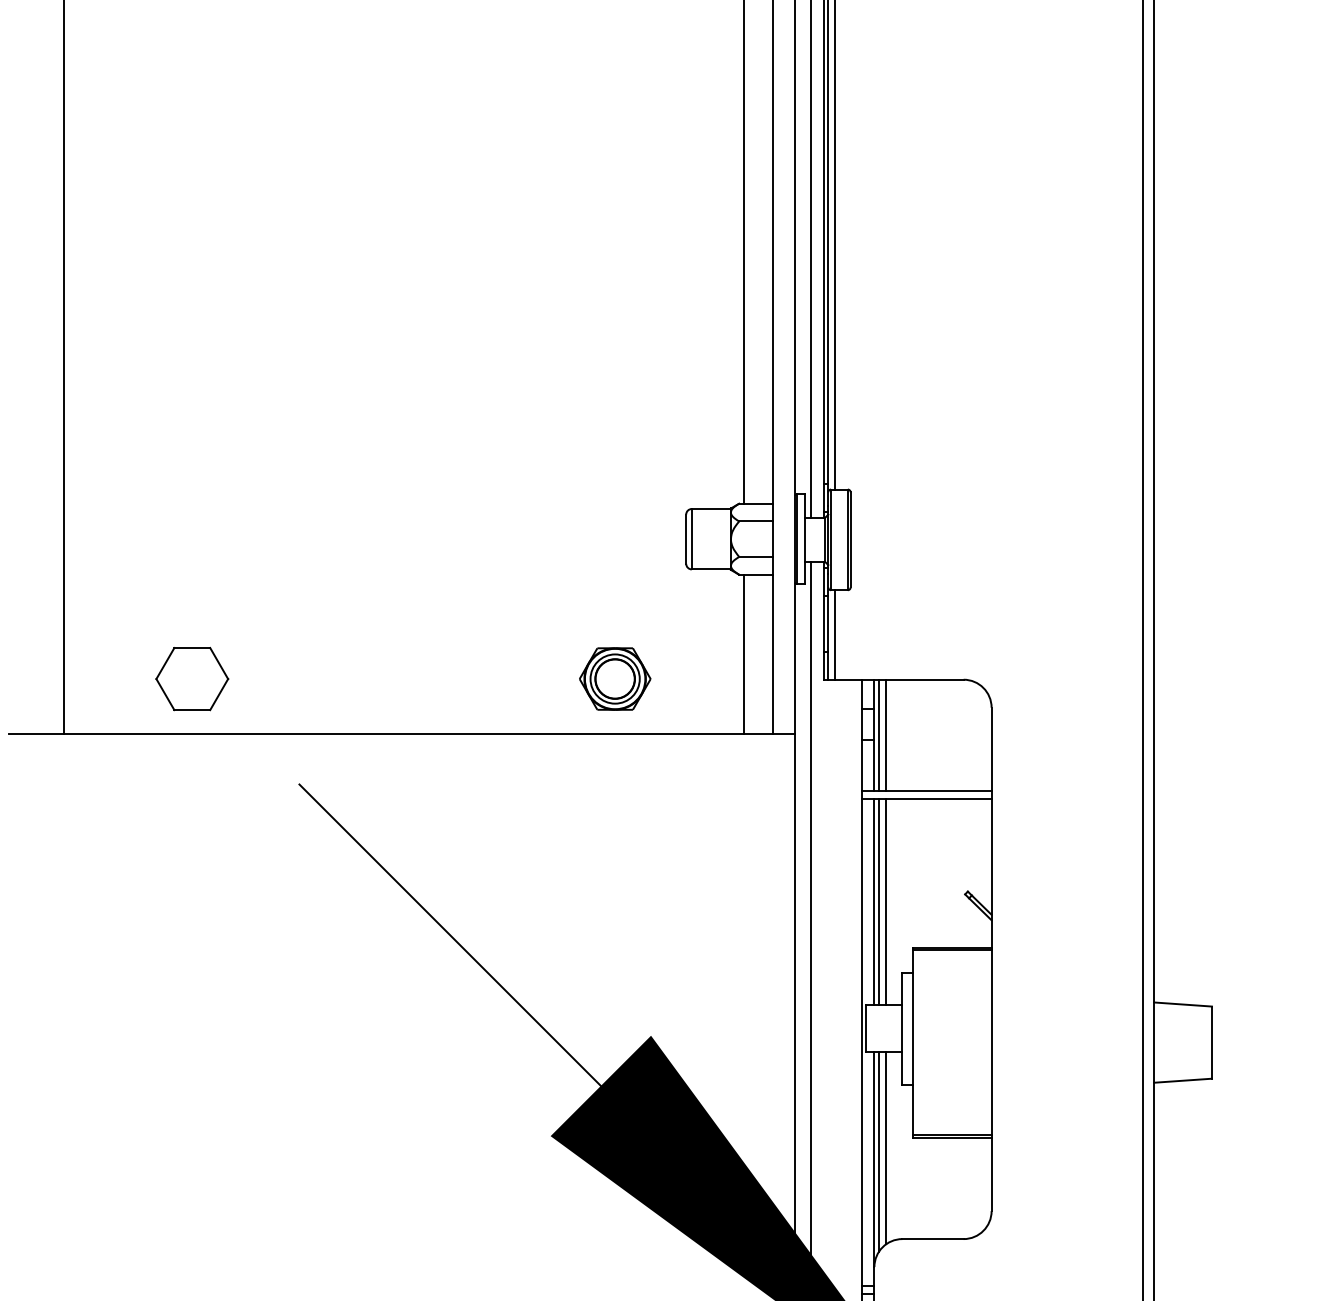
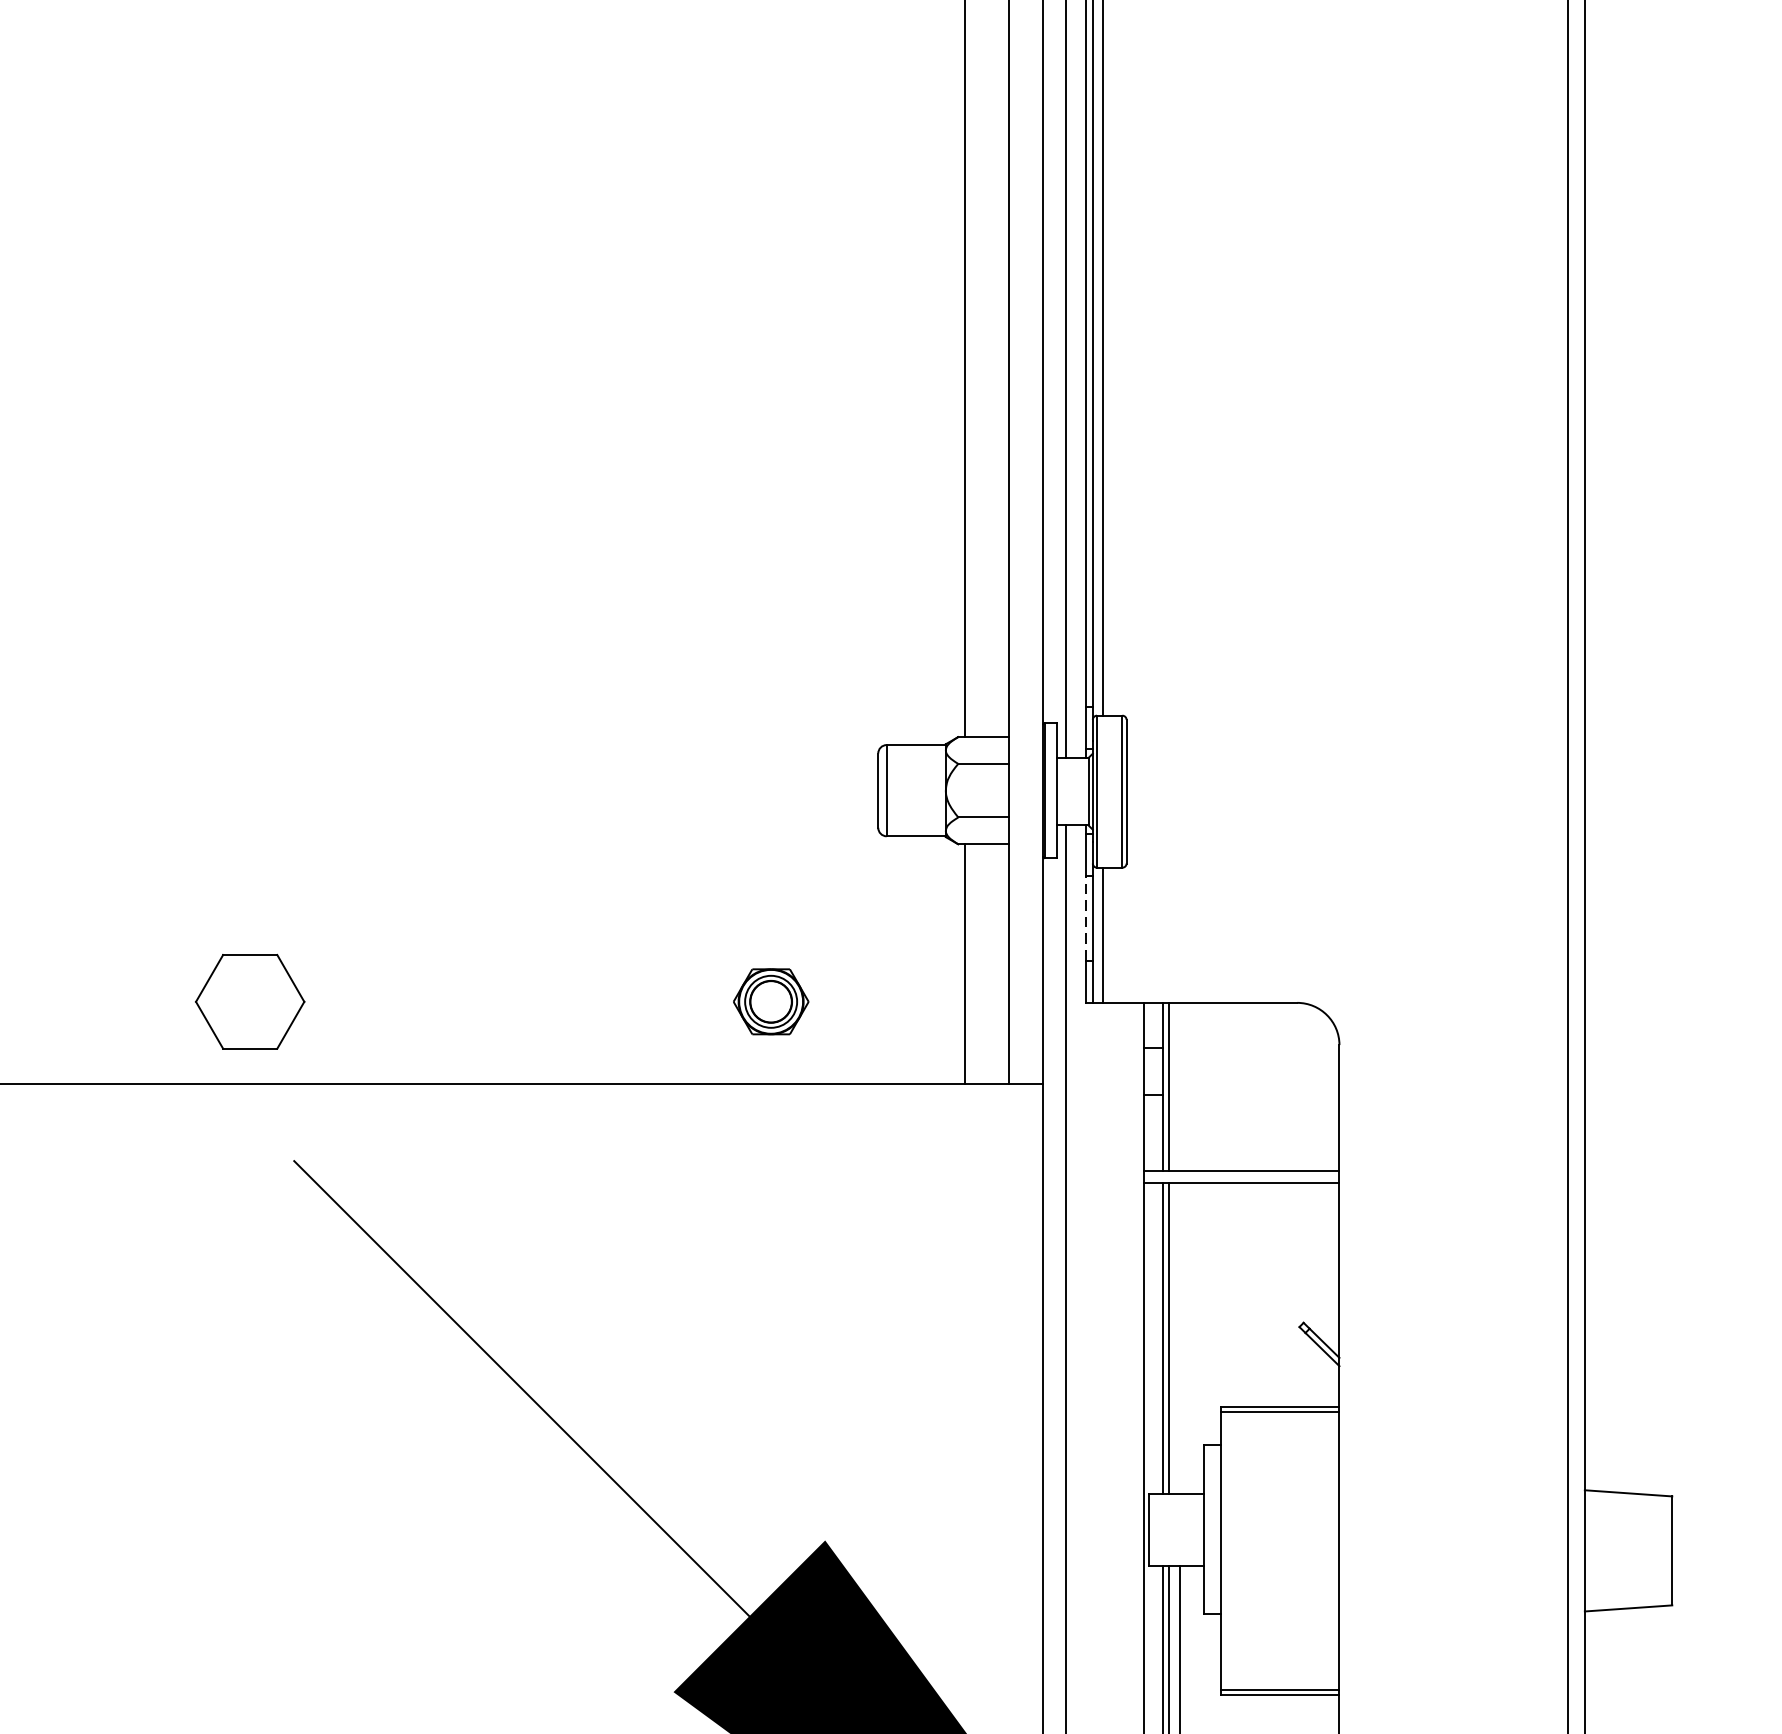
line: (823, 623) -> (1085, 917), solid -> dashed
part: (615, 678) -> (771, 1001), size x0.7
part: (192, 679) -> (250, 1002), moved
line: (885, 734) -> (1179, 1085), removed
line: (885, 901) -> (1179, 1337), removed

